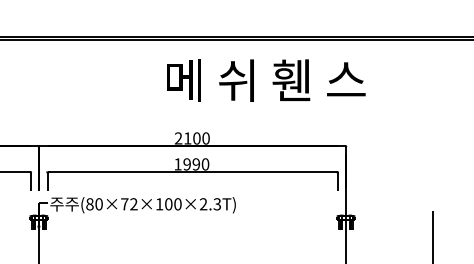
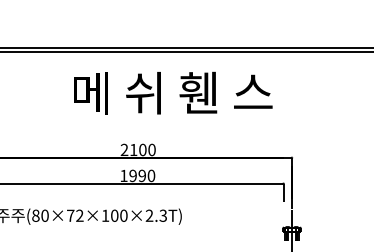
text: (266, 80) -> (173, 93), moved

